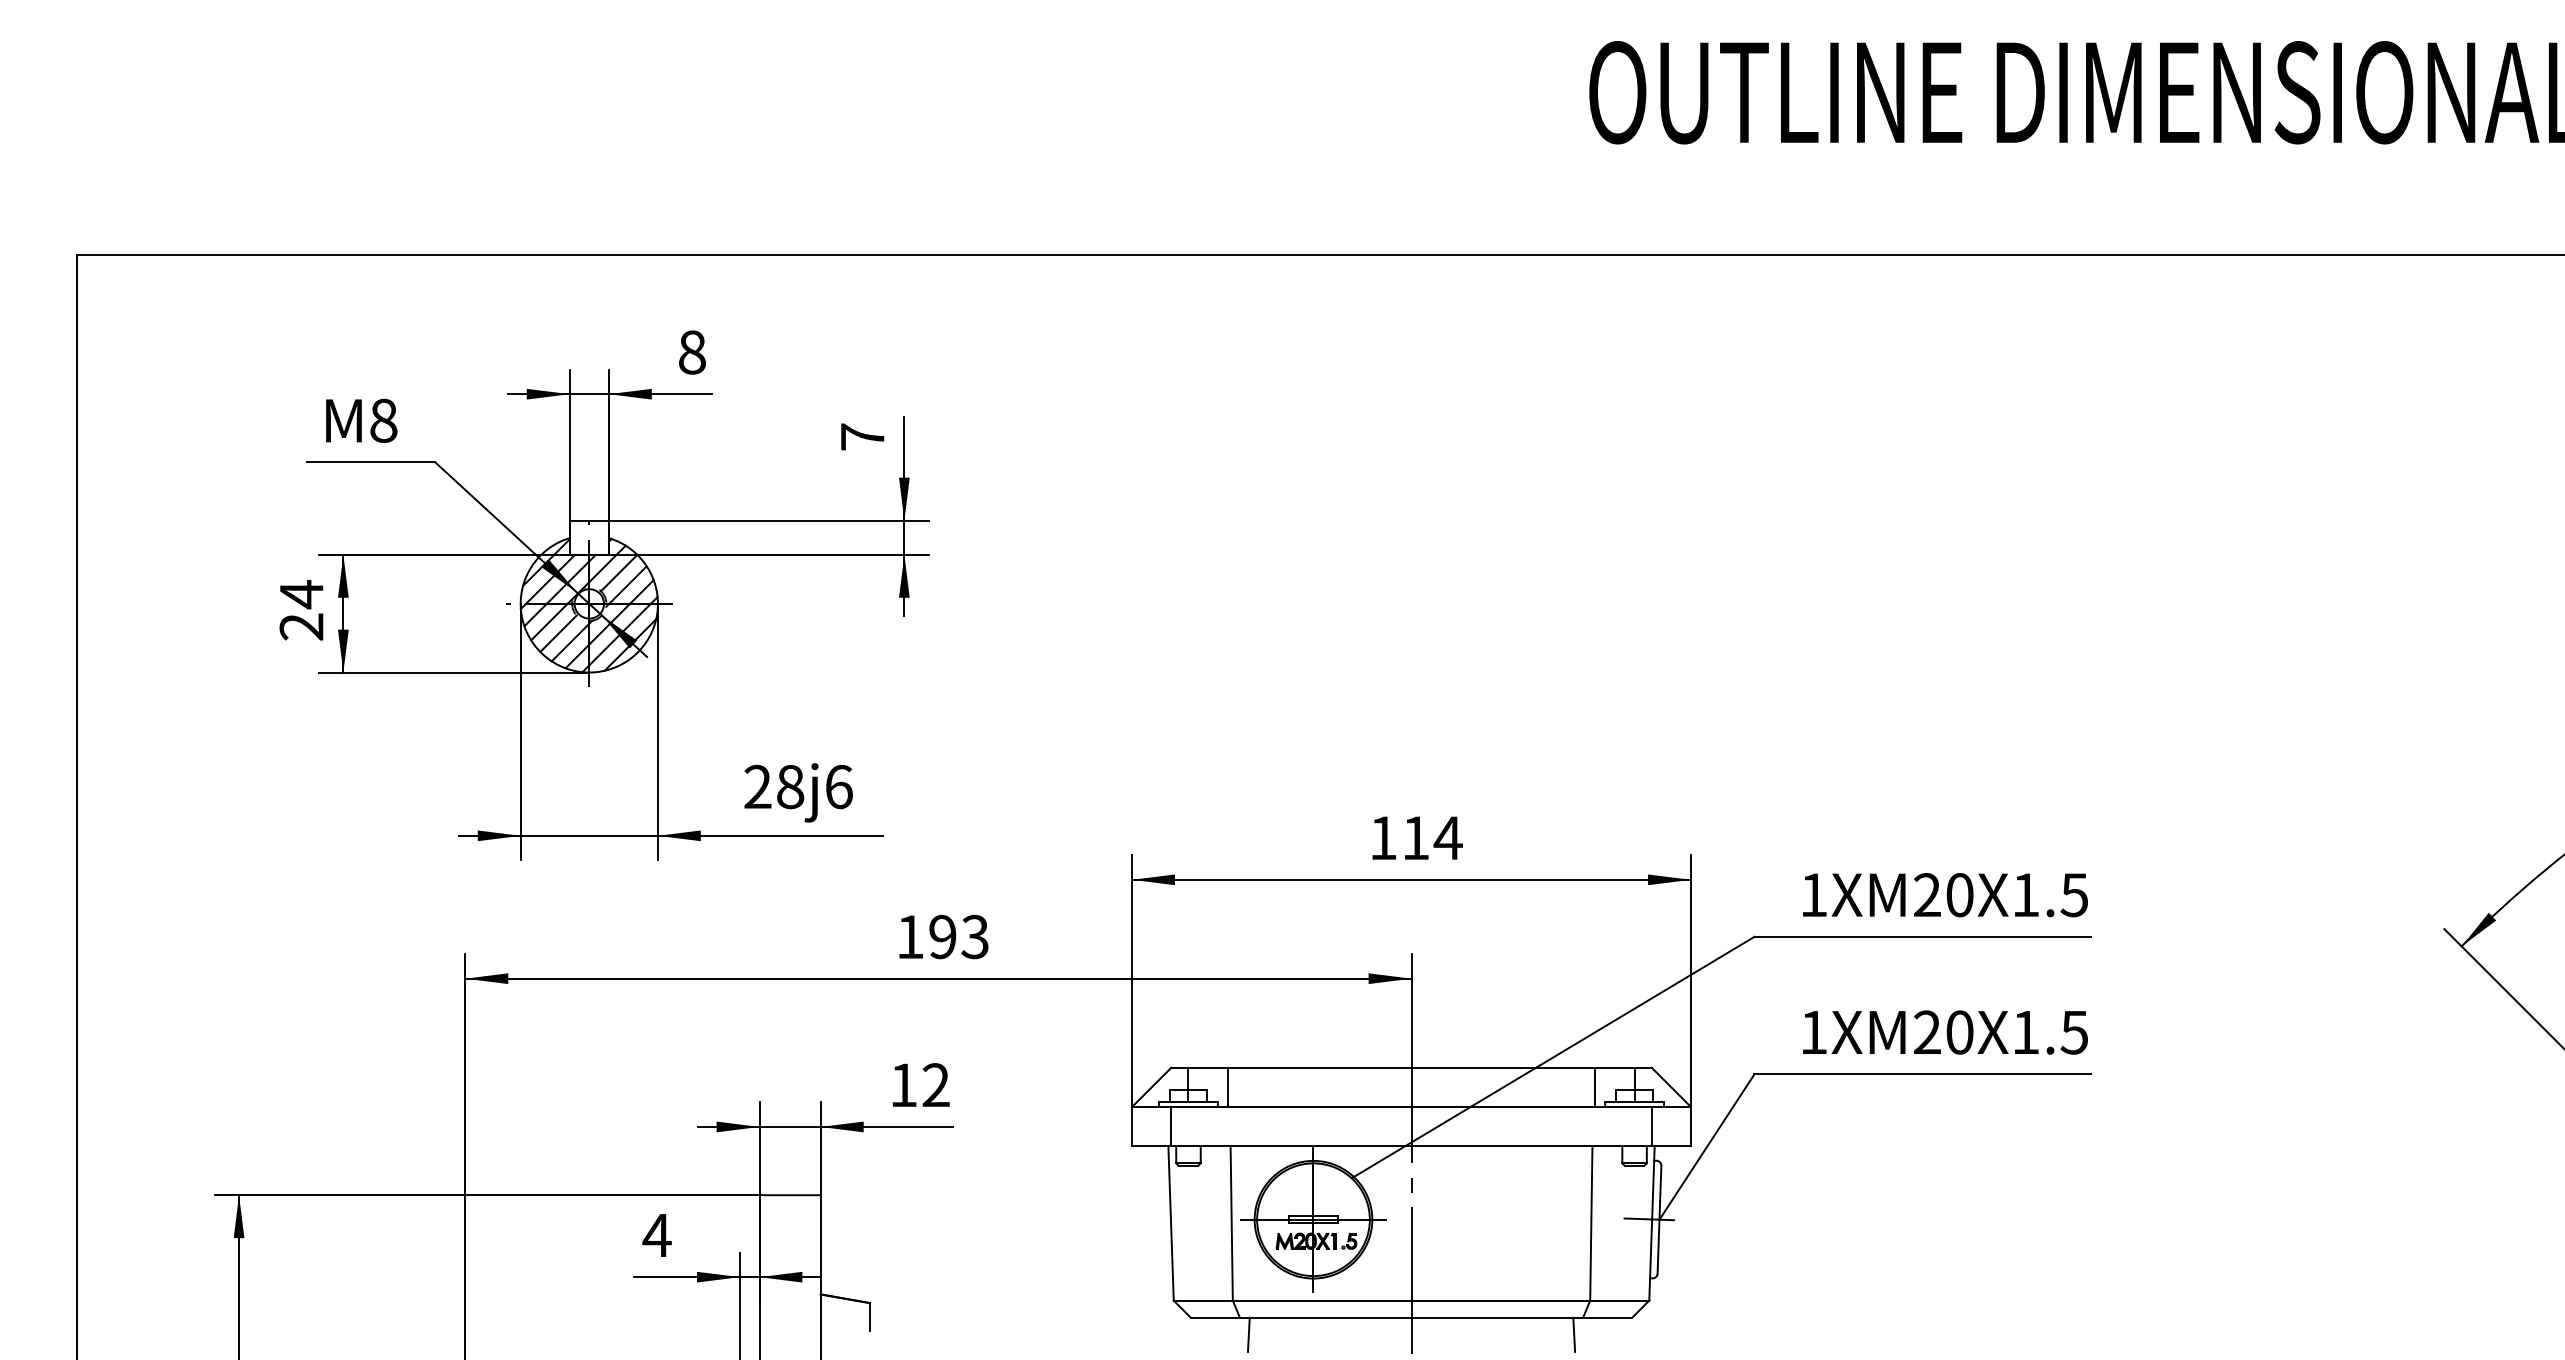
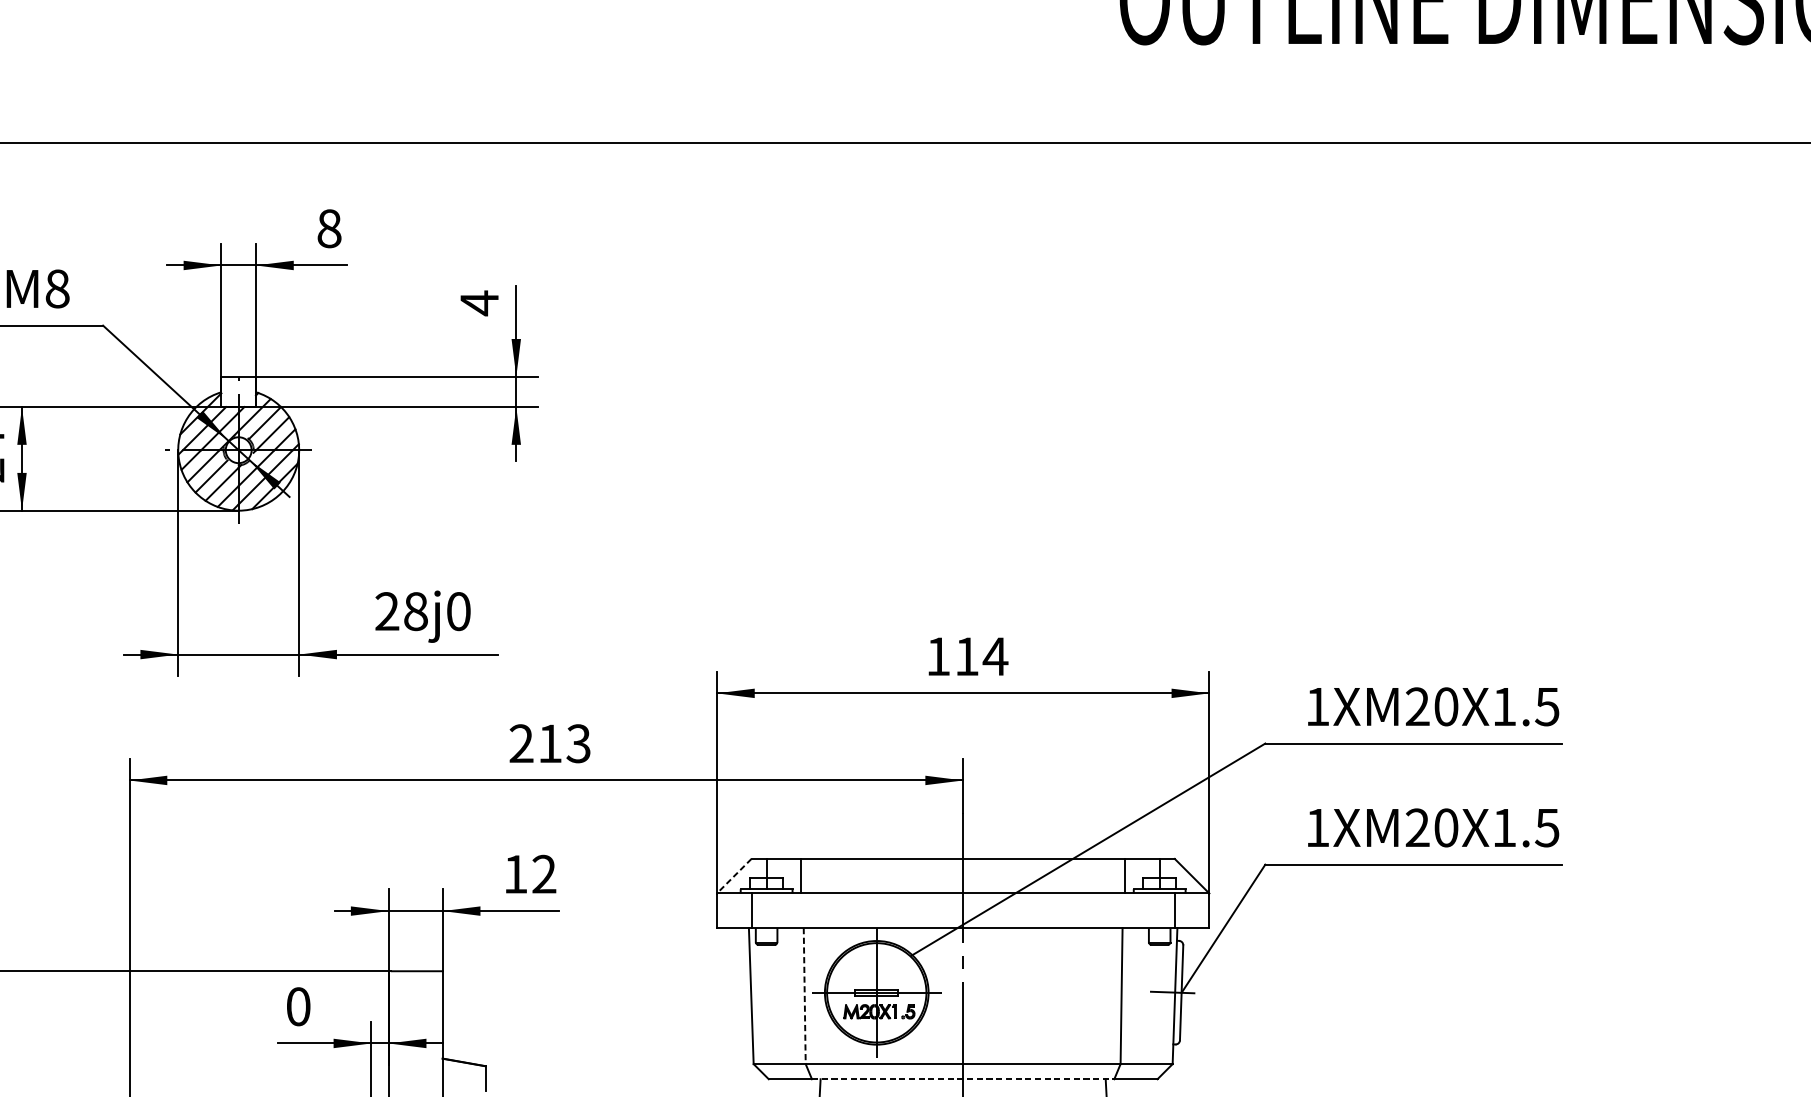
text: (862, 436) -> (479, 302), 7 -> 4
text: (839, 786) -> (459, 611), 28j6 -> 28j0
text: (926, 936) -> (535, 743), 193 -> 213
line: (1151, 1087) -> (734, 876), solid -> dashed
line: (1231, 1223) -> (804, 996), solid -> dashed
text: (656, 1235) -> (297, 1006), 4 -> 0
line: (1411, 1317) -> (963, 1078), solid -> dashed

